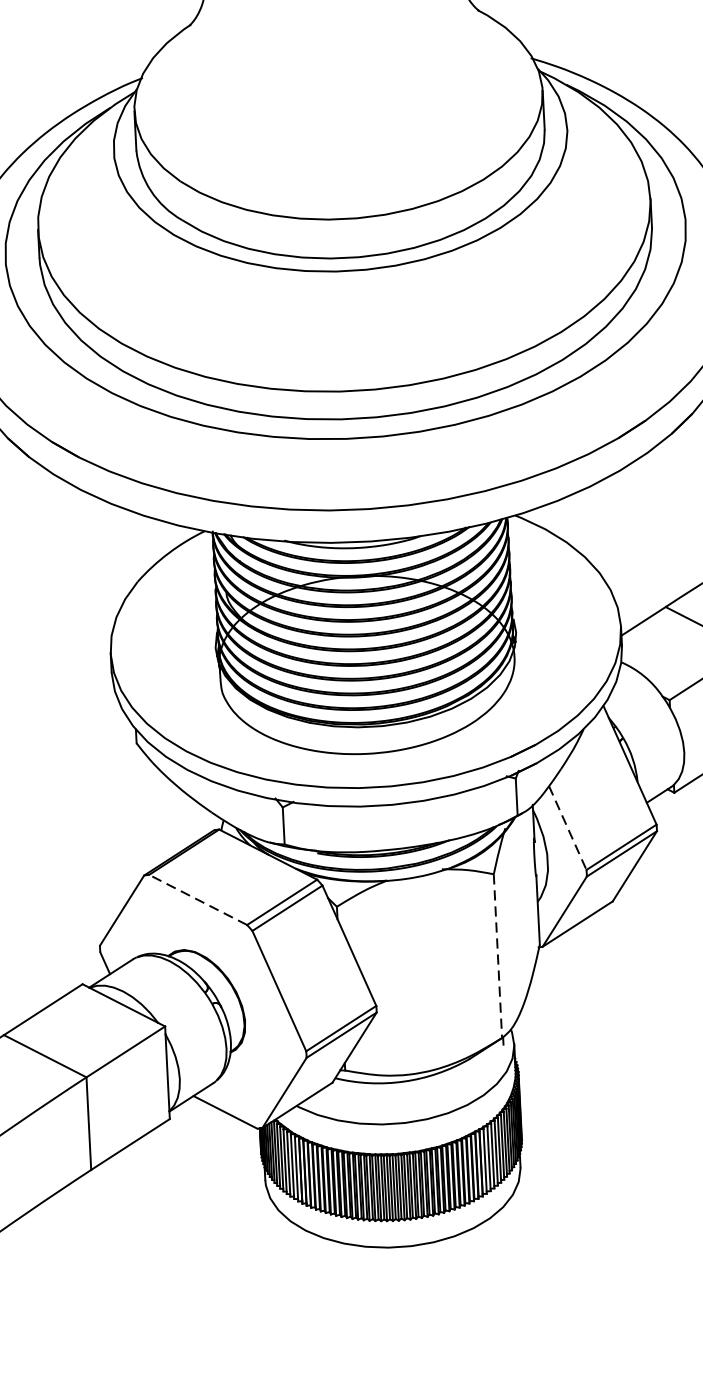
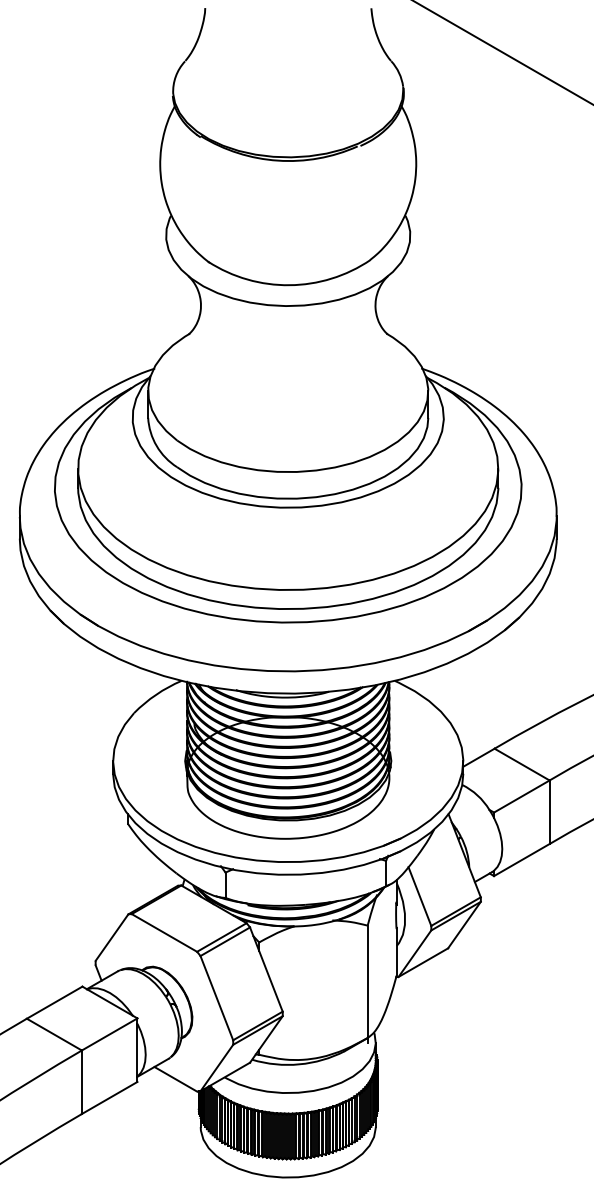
line: (568, 829) -> (420, 897), dashed -> solid
line: (198, 899) -> (164, 932), dashed -> solid
line: (497, 957) -> (367, 982), dashed -> solid

